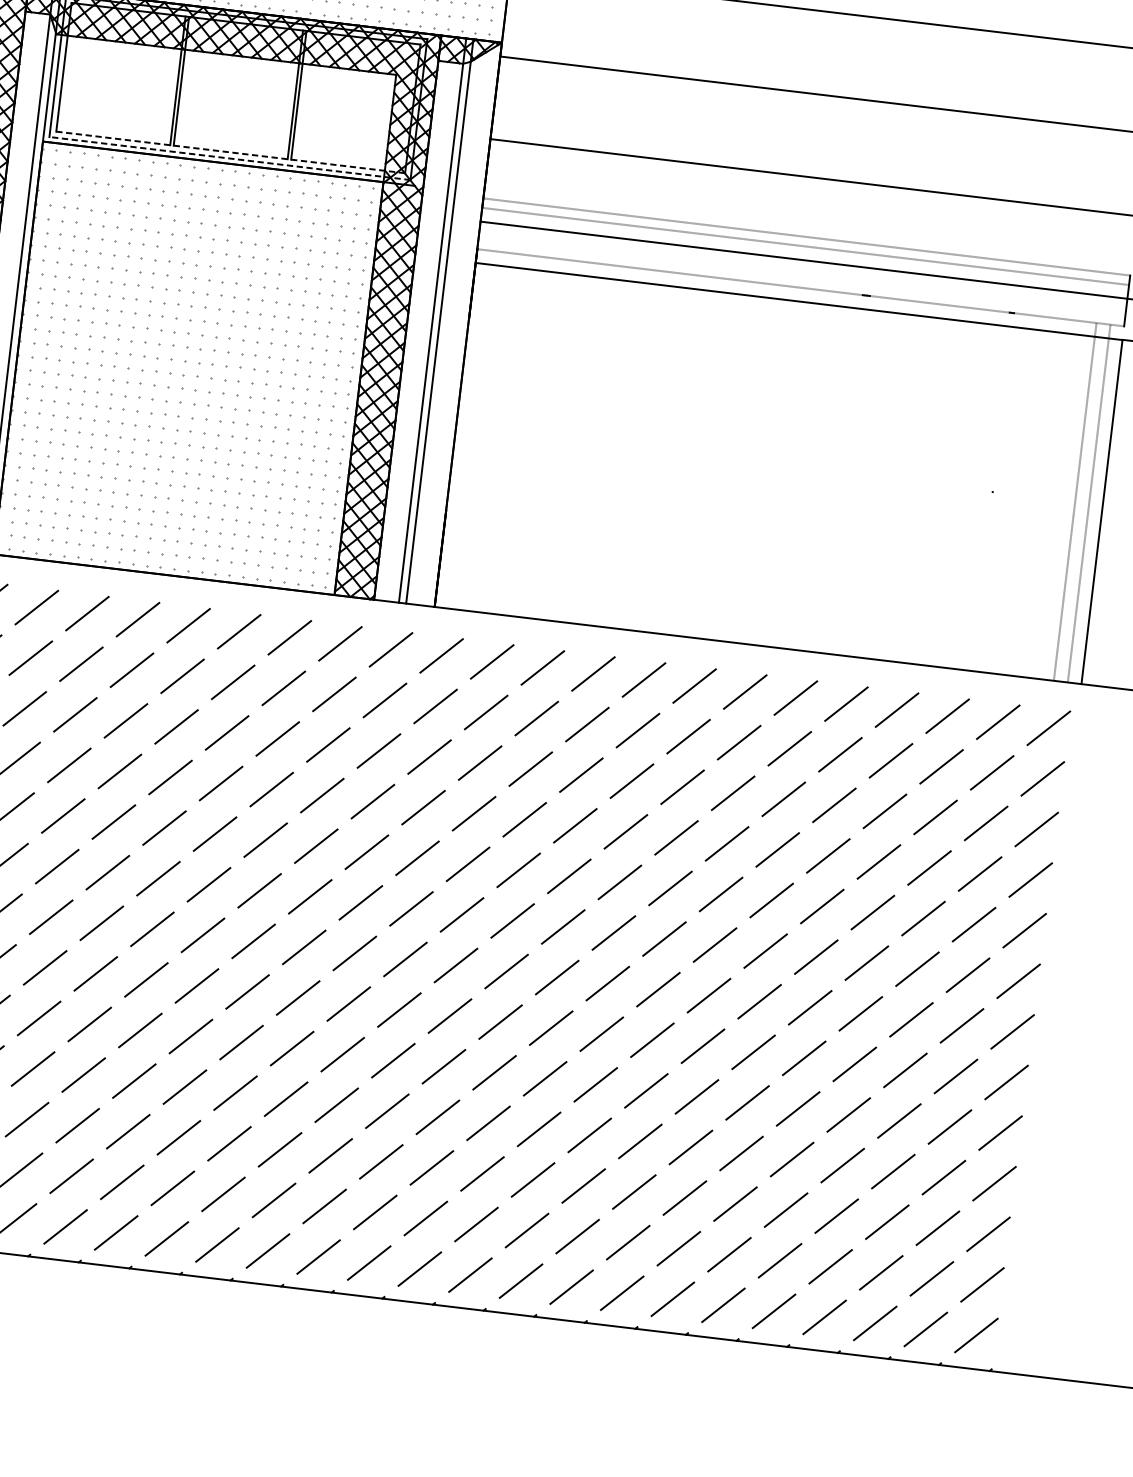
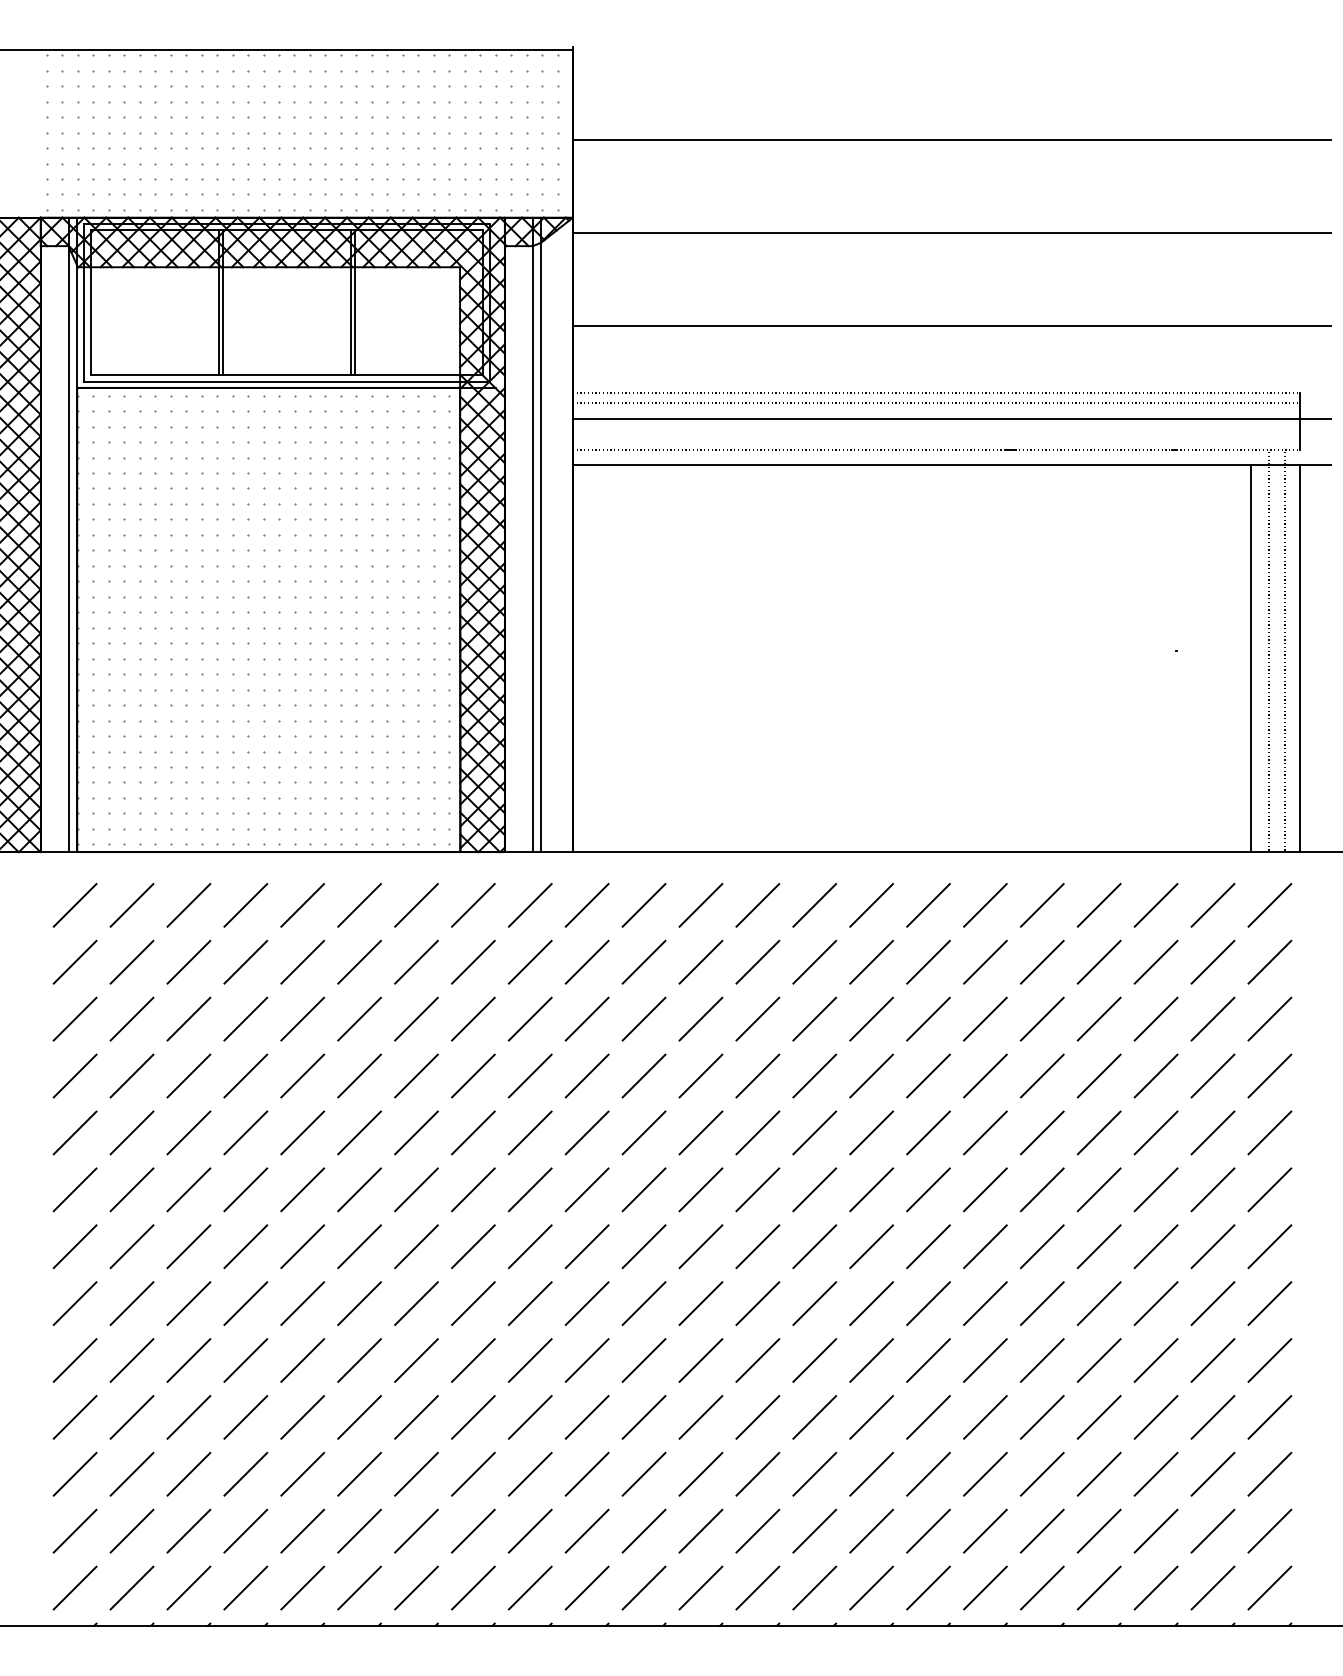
line: (231, 152) -> (287, 375), dashed -> solid
line: (229, 158) -> (286, 382), dashed -> solid
line: (1057, 506) -> (1250, 658), added

